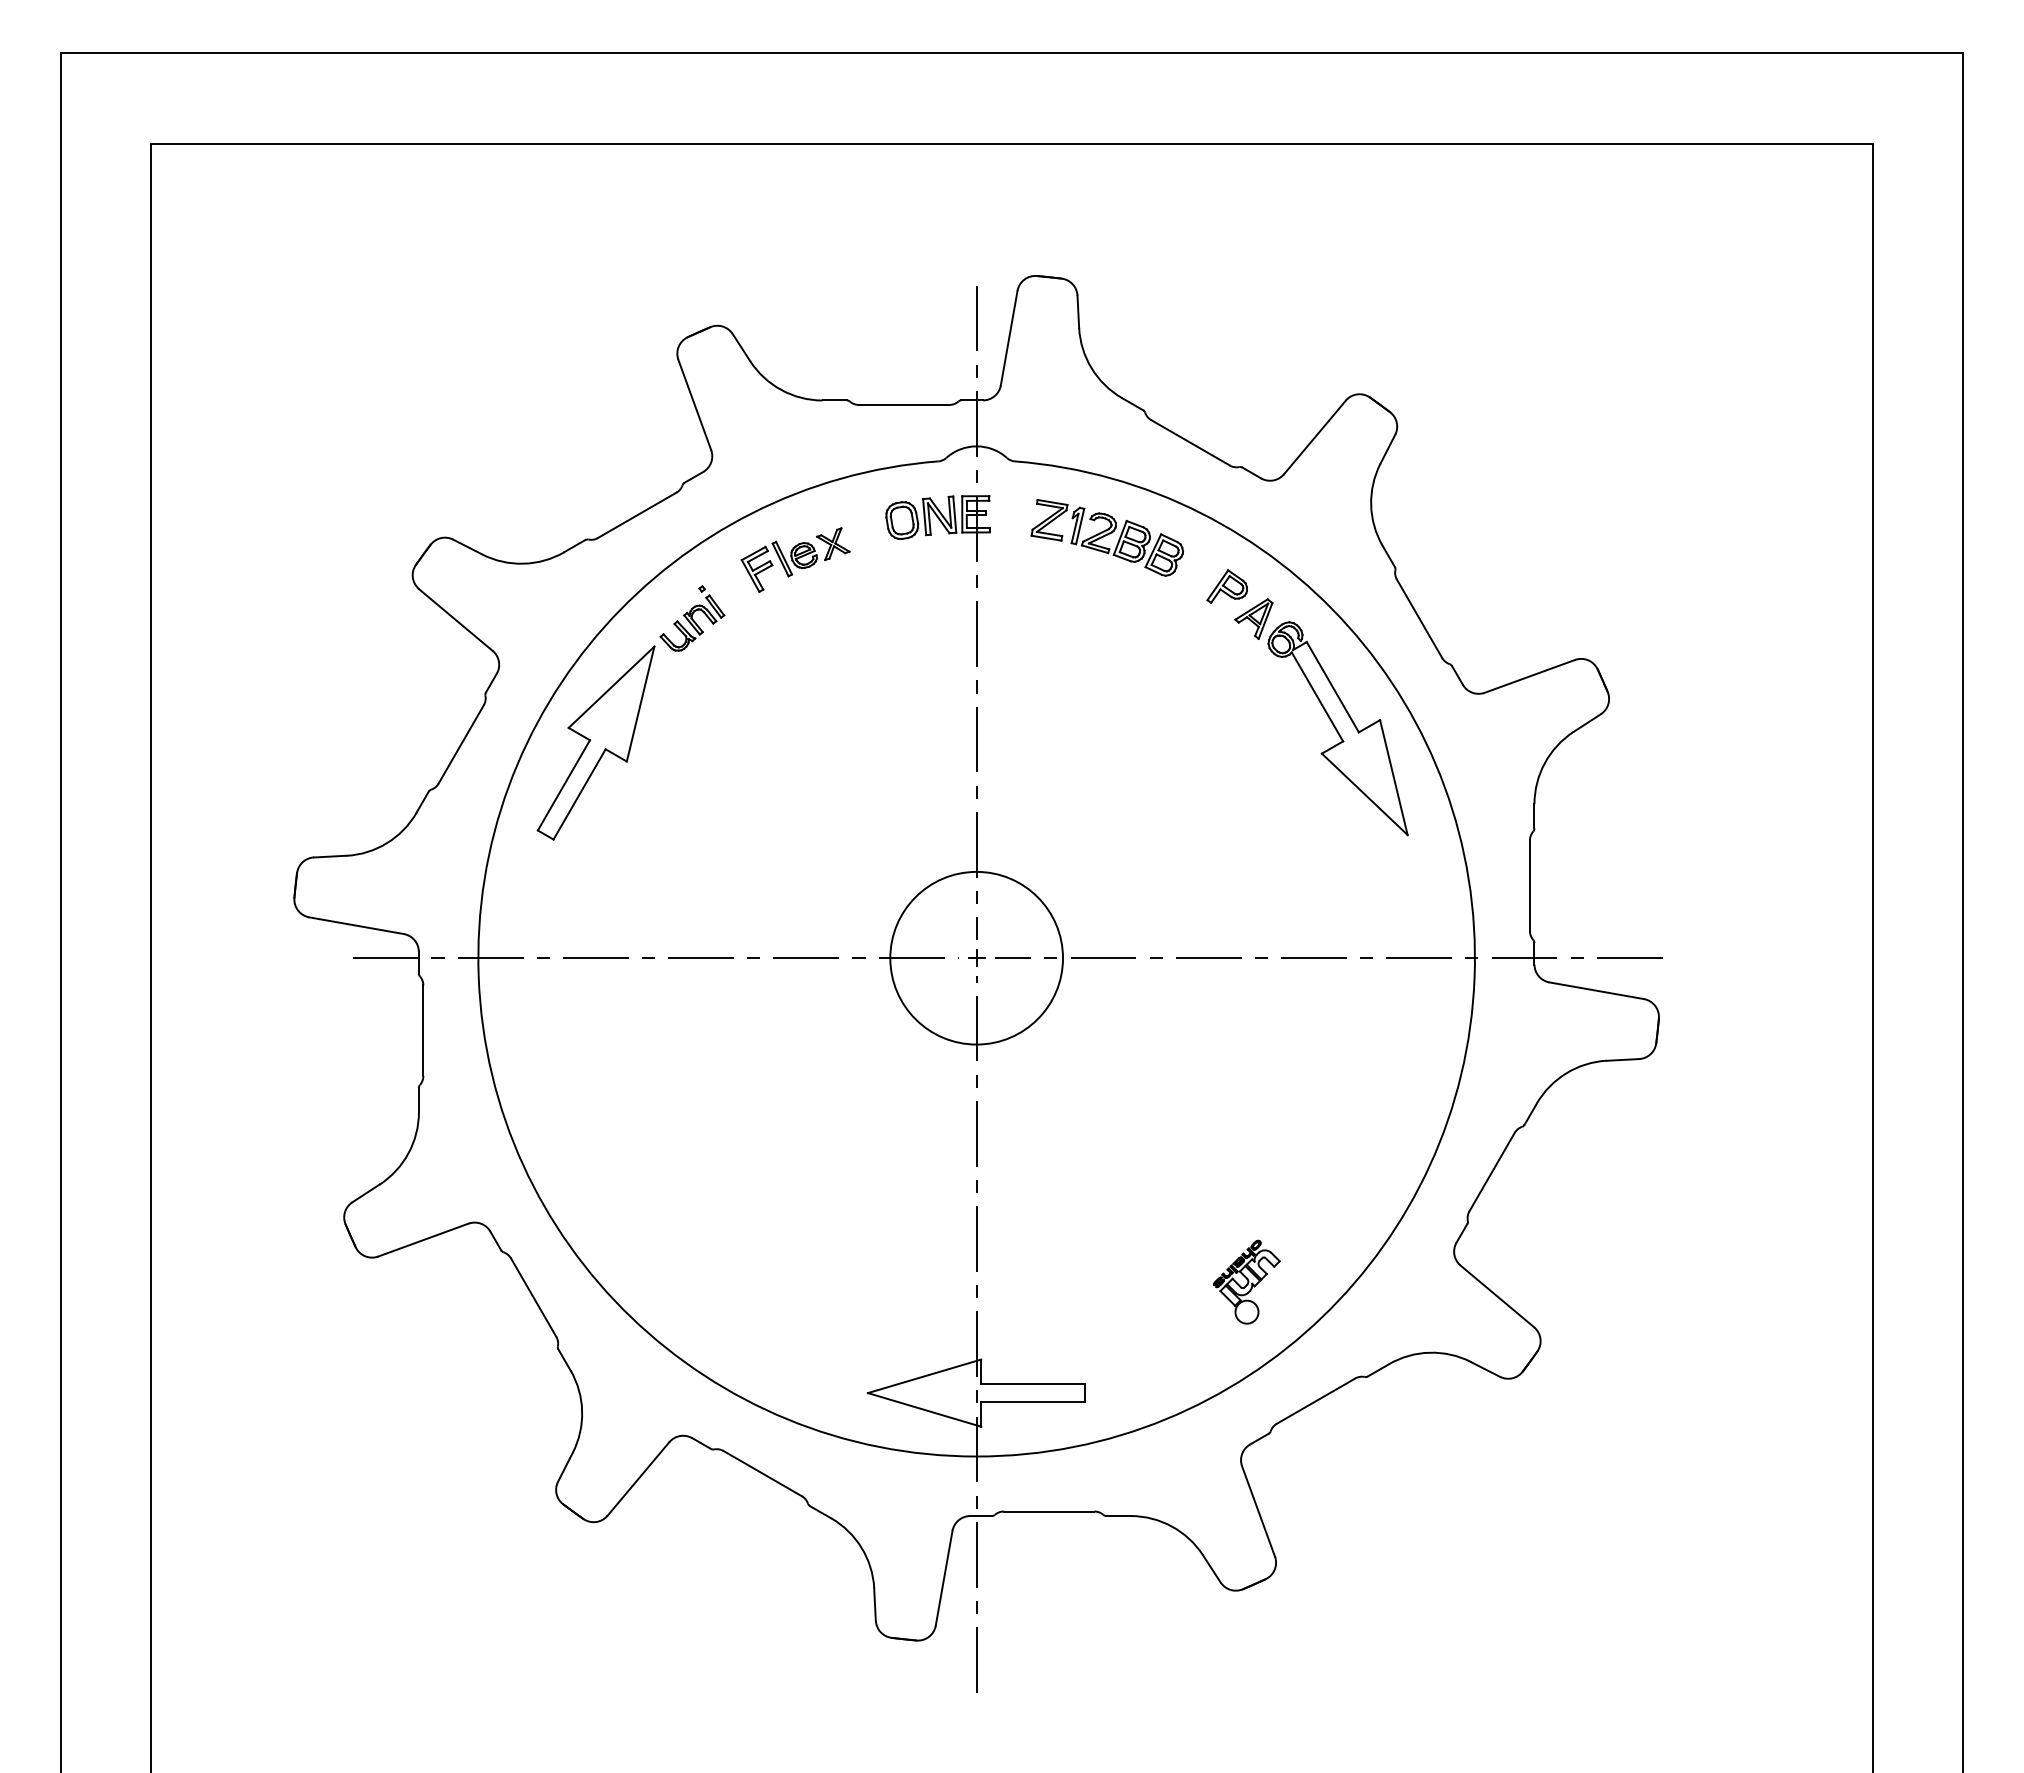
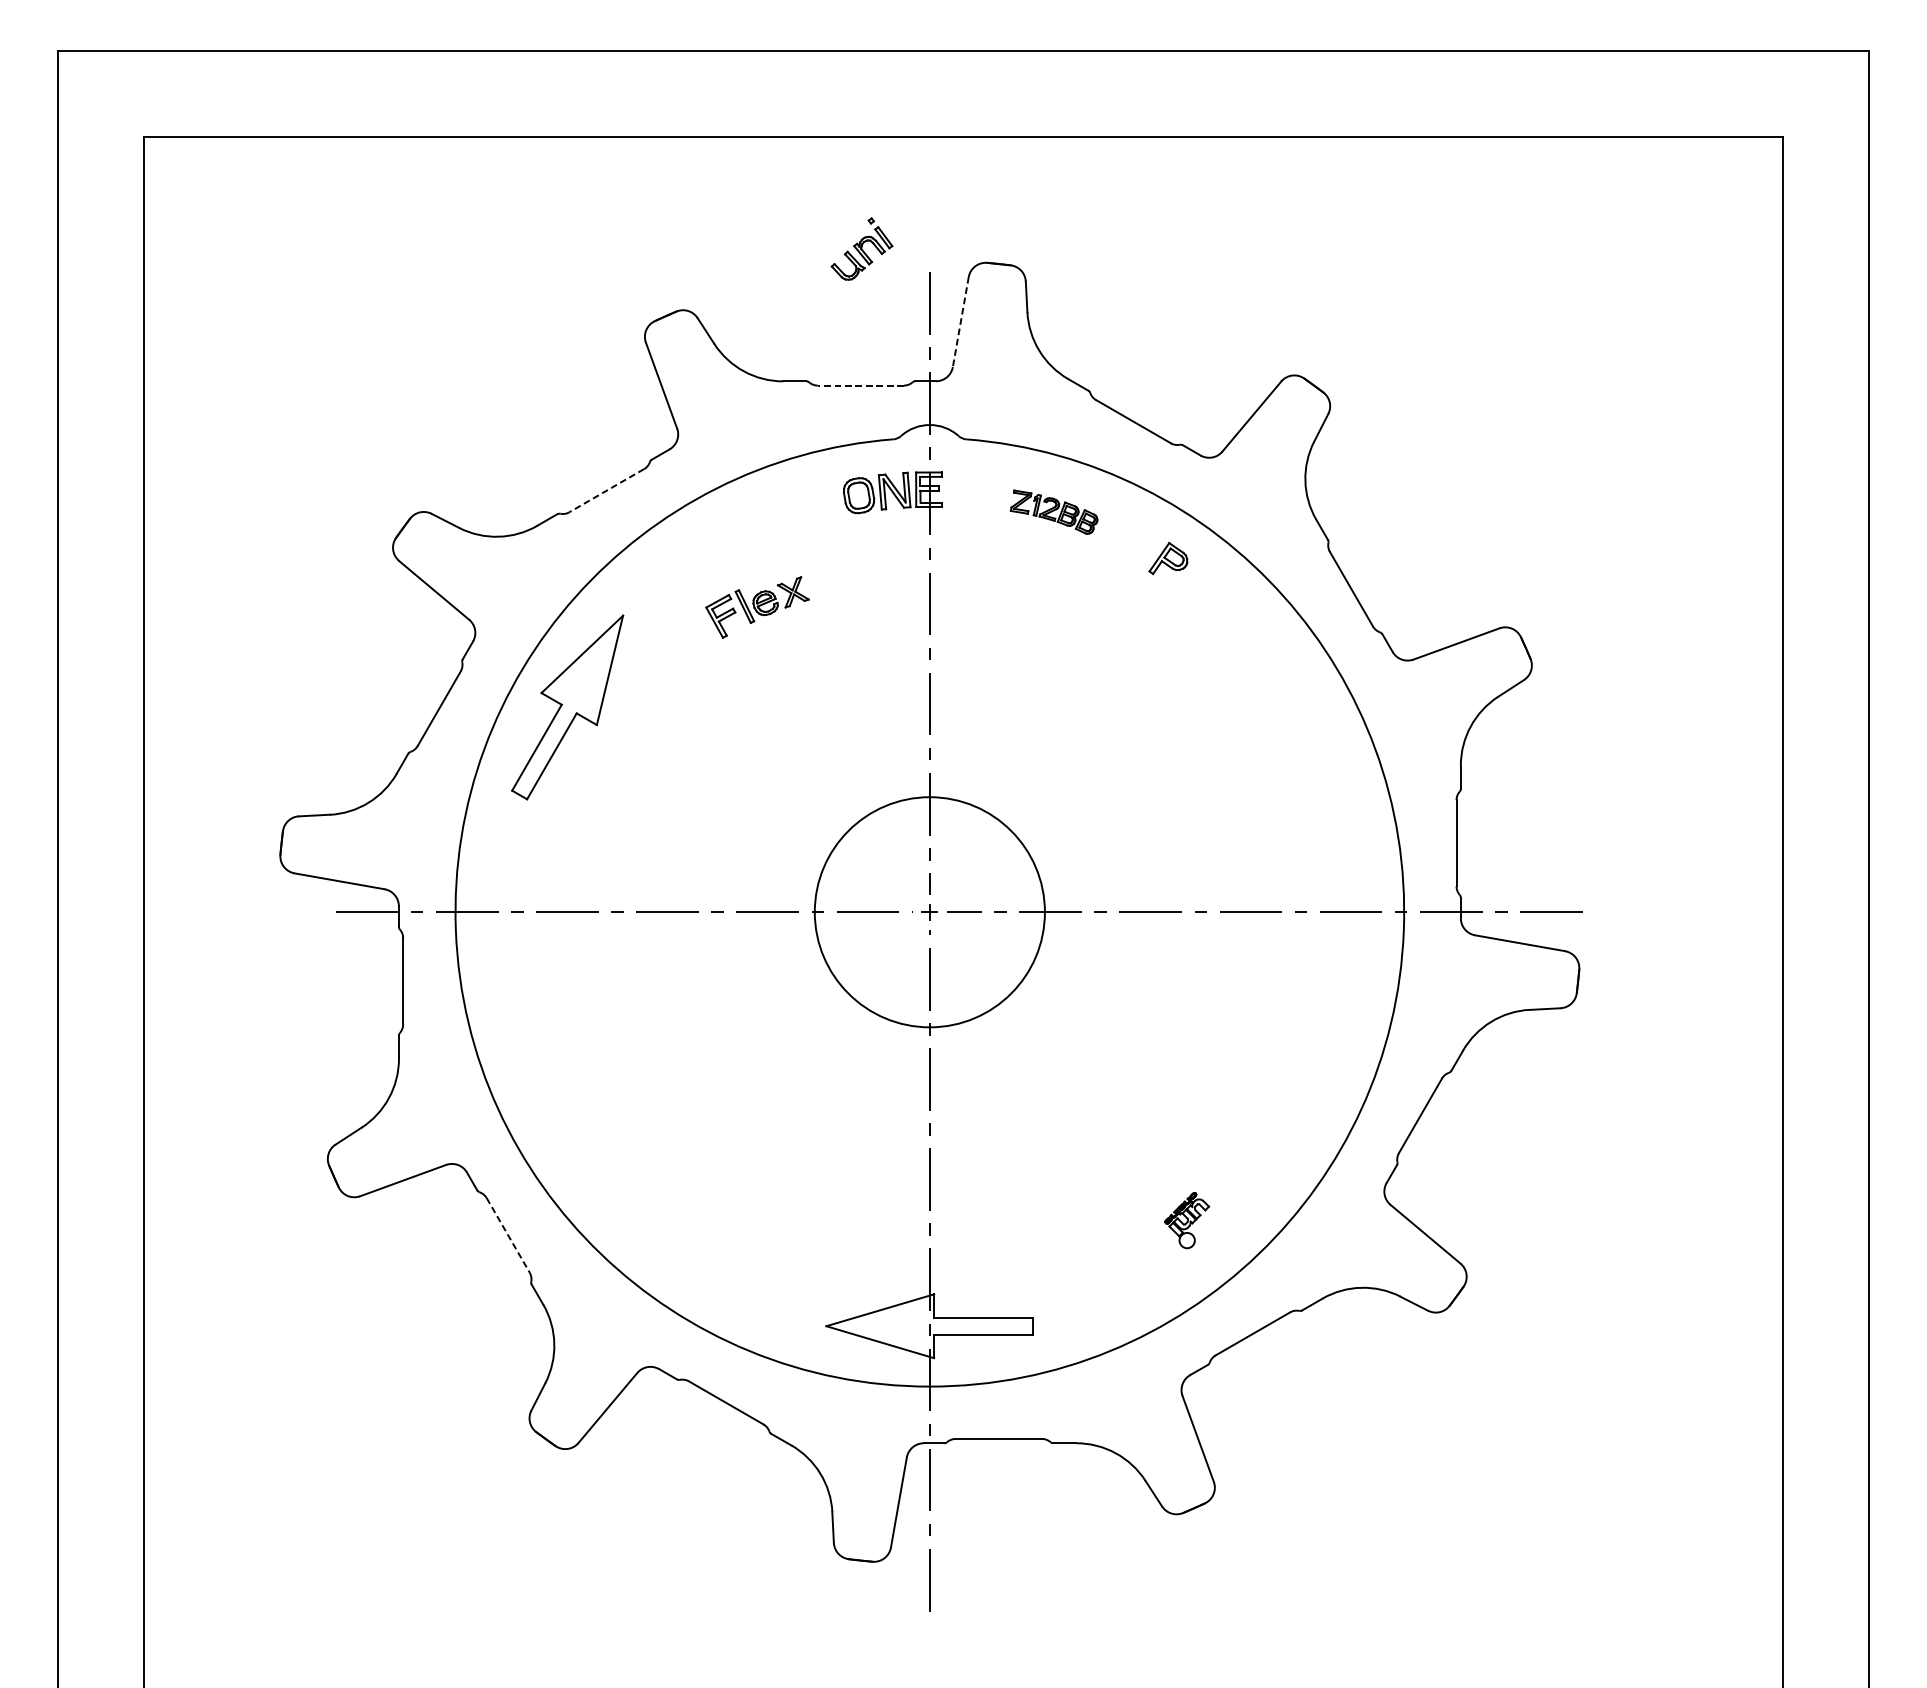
line: (1009, 338) -> (961, 322), solid -> dashed
line: (903, 404) -> (860, 385), solid -> dashed
line: (636, 515) -> (606, 490), solid -> dashed
part: (1106, 537) -> (1053, 511), size x0.6
part: (795, 559) -> (757, 606), moved
part: (692, 618) -> (862, 249), moved
part: (1321, 717) -> (1258, 683), removed
circle: (976, 957) -> (929, 911), size x1.4
part: (1246, 1281) -> (1186, 1220), size x0.7
line: (533, 1298) -> (508, 1236), solid -> dashed

